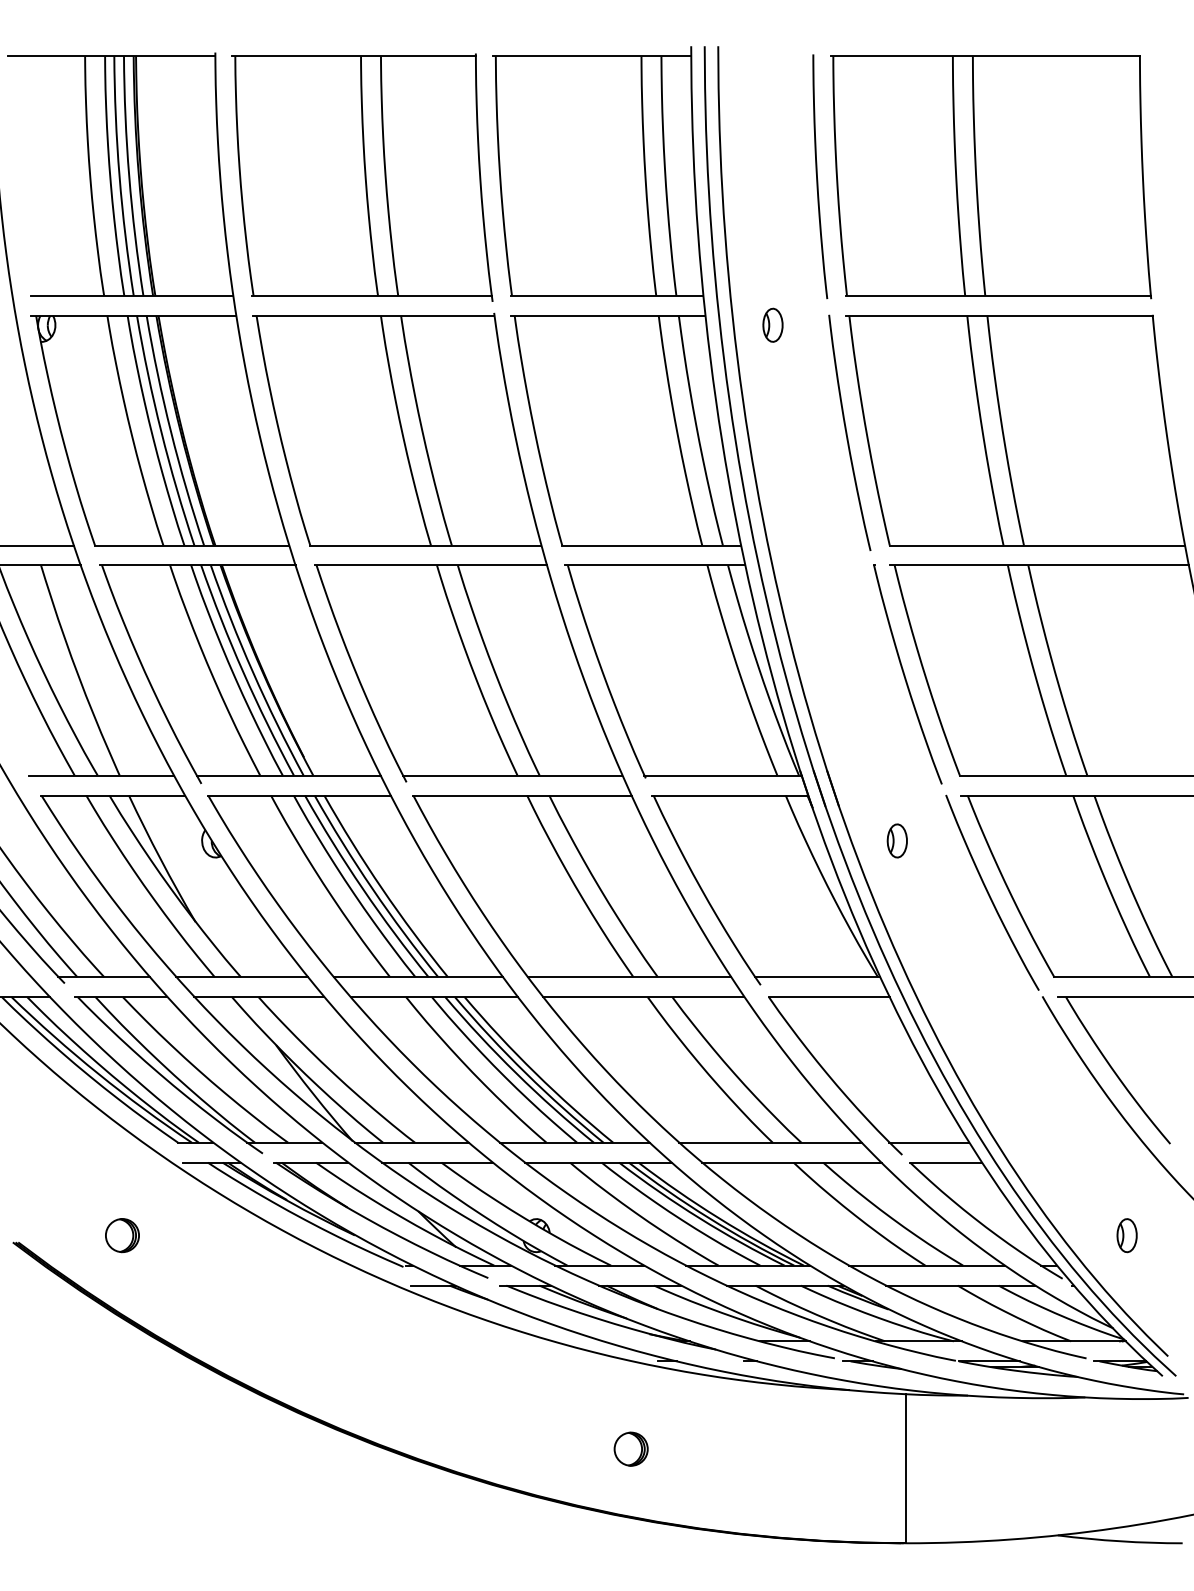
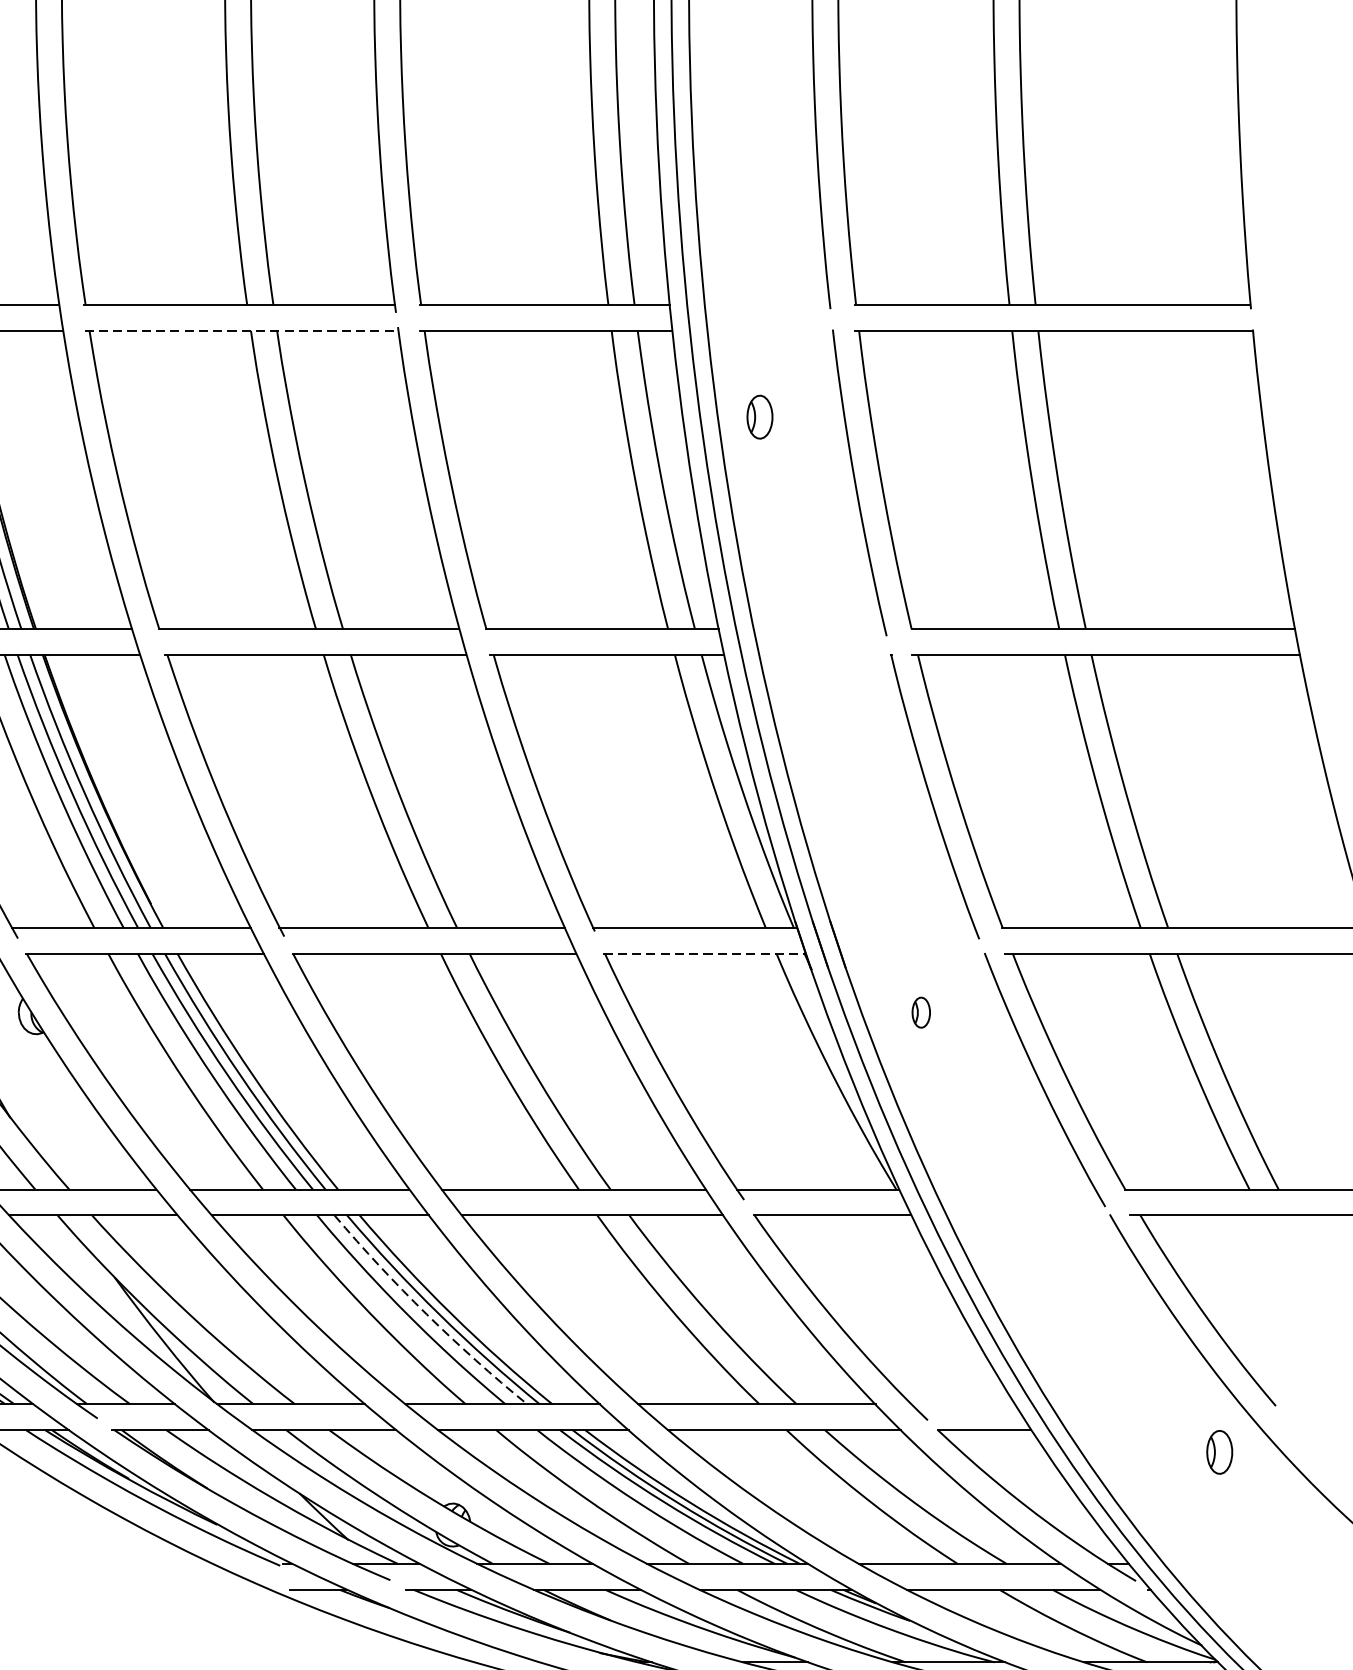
line: (373, 315) -> (241, 330), solid -> dashed
part: (772, 324) -> (759, 416), moved
line: (730, 795) -> (704, 953), solid -> dashed
part: (896, 840) -> (920, 1012), size x0.7
arc: (516, 1073) -> (426, 1314), solid -> dashed
line: (929, 1142) -> (963, 1404), removed
part: (1126, 1235) -> (1218, 1452), moved

